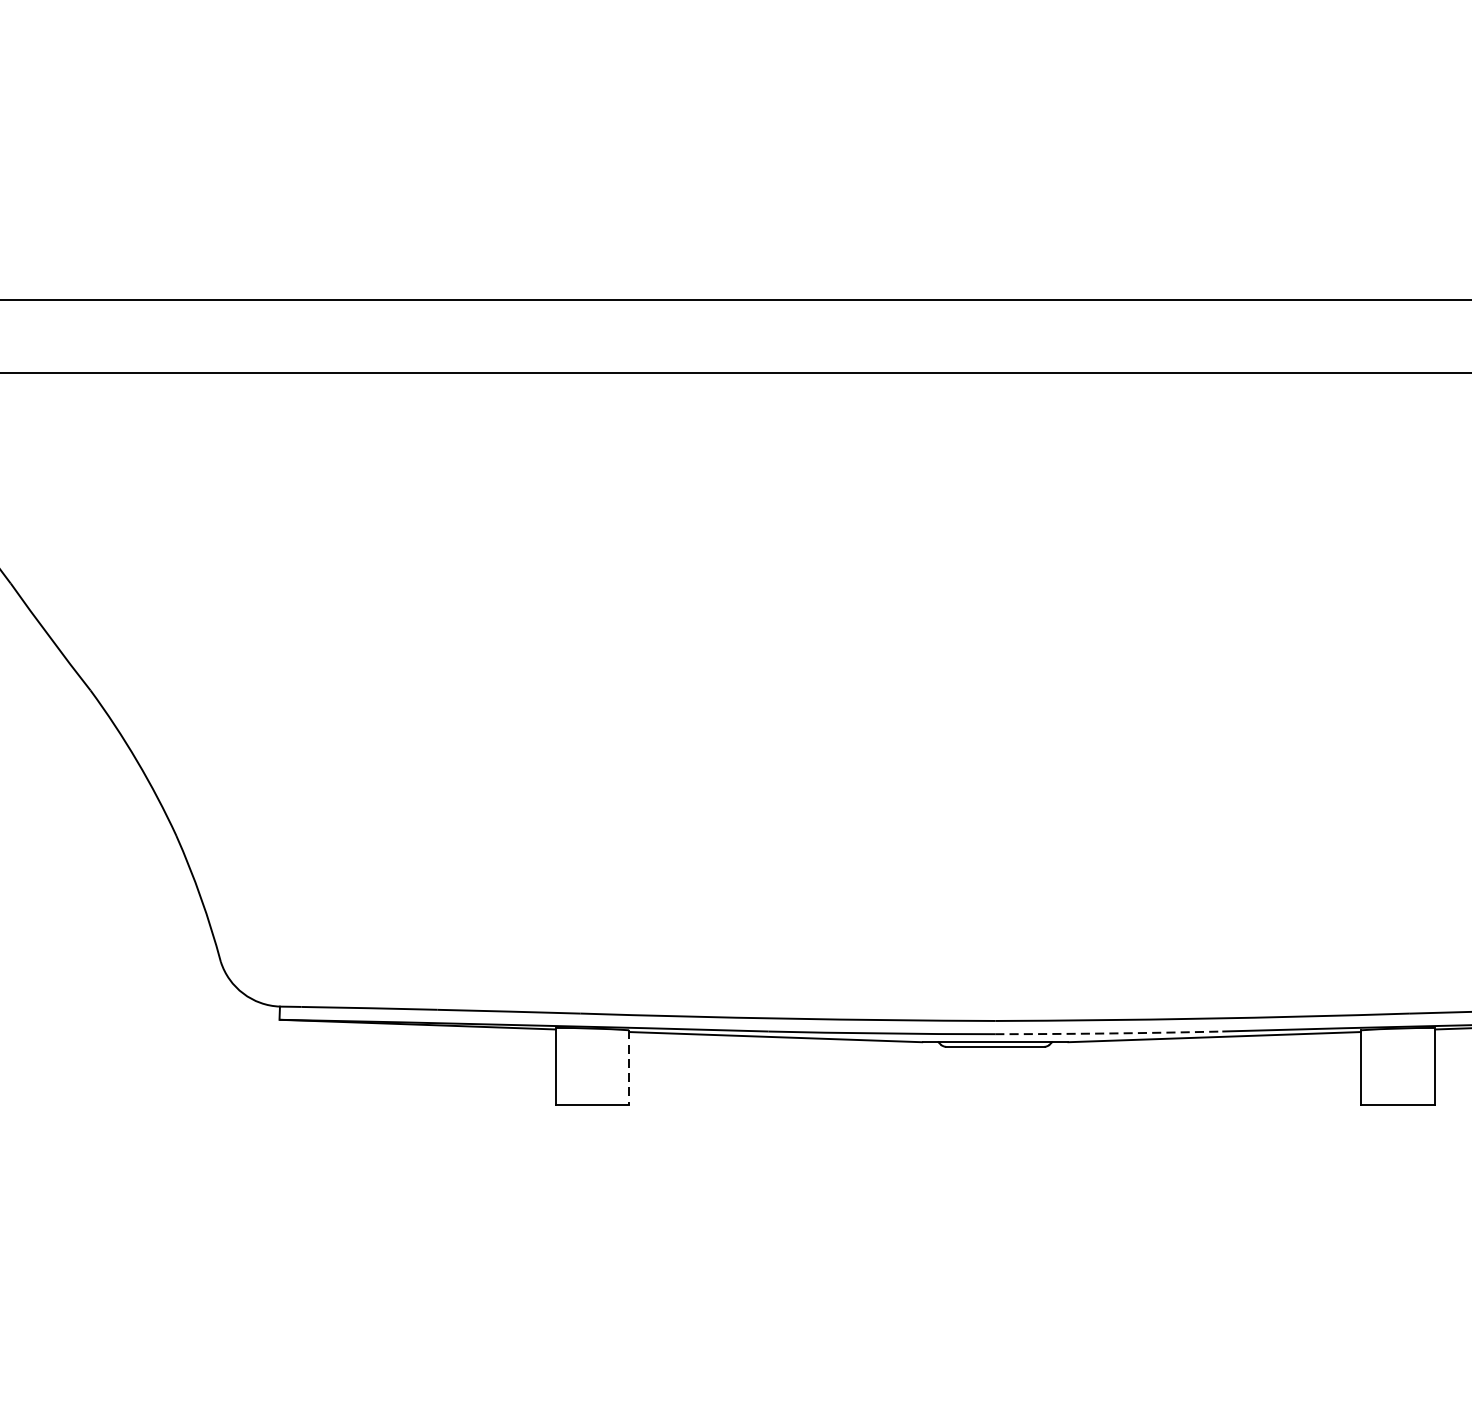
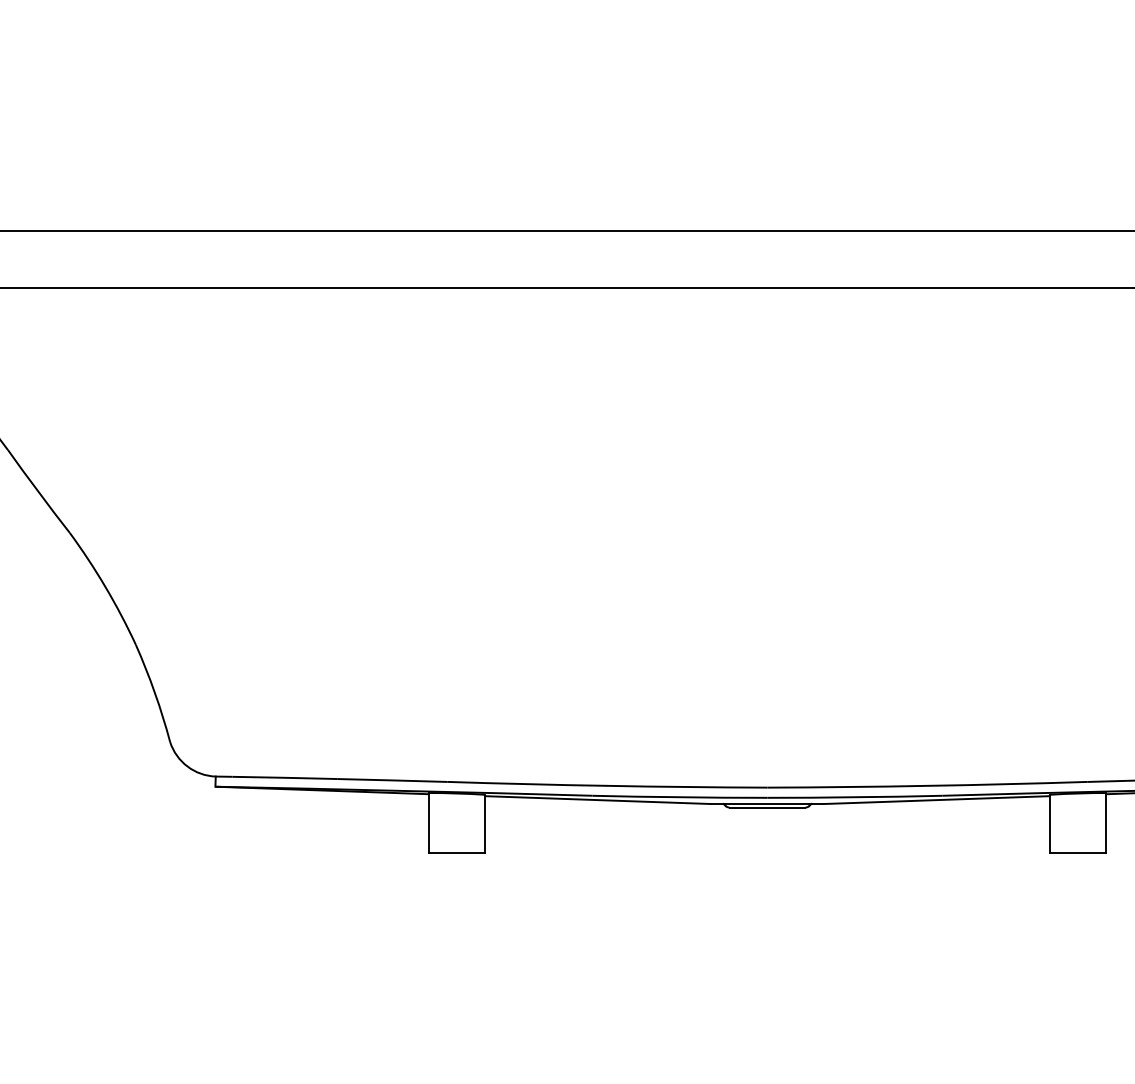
arc: (1109, 1033) -> (855, 797), dashed -> solid
line: (629, 1067) -> (485, 823), dashed -> solid

